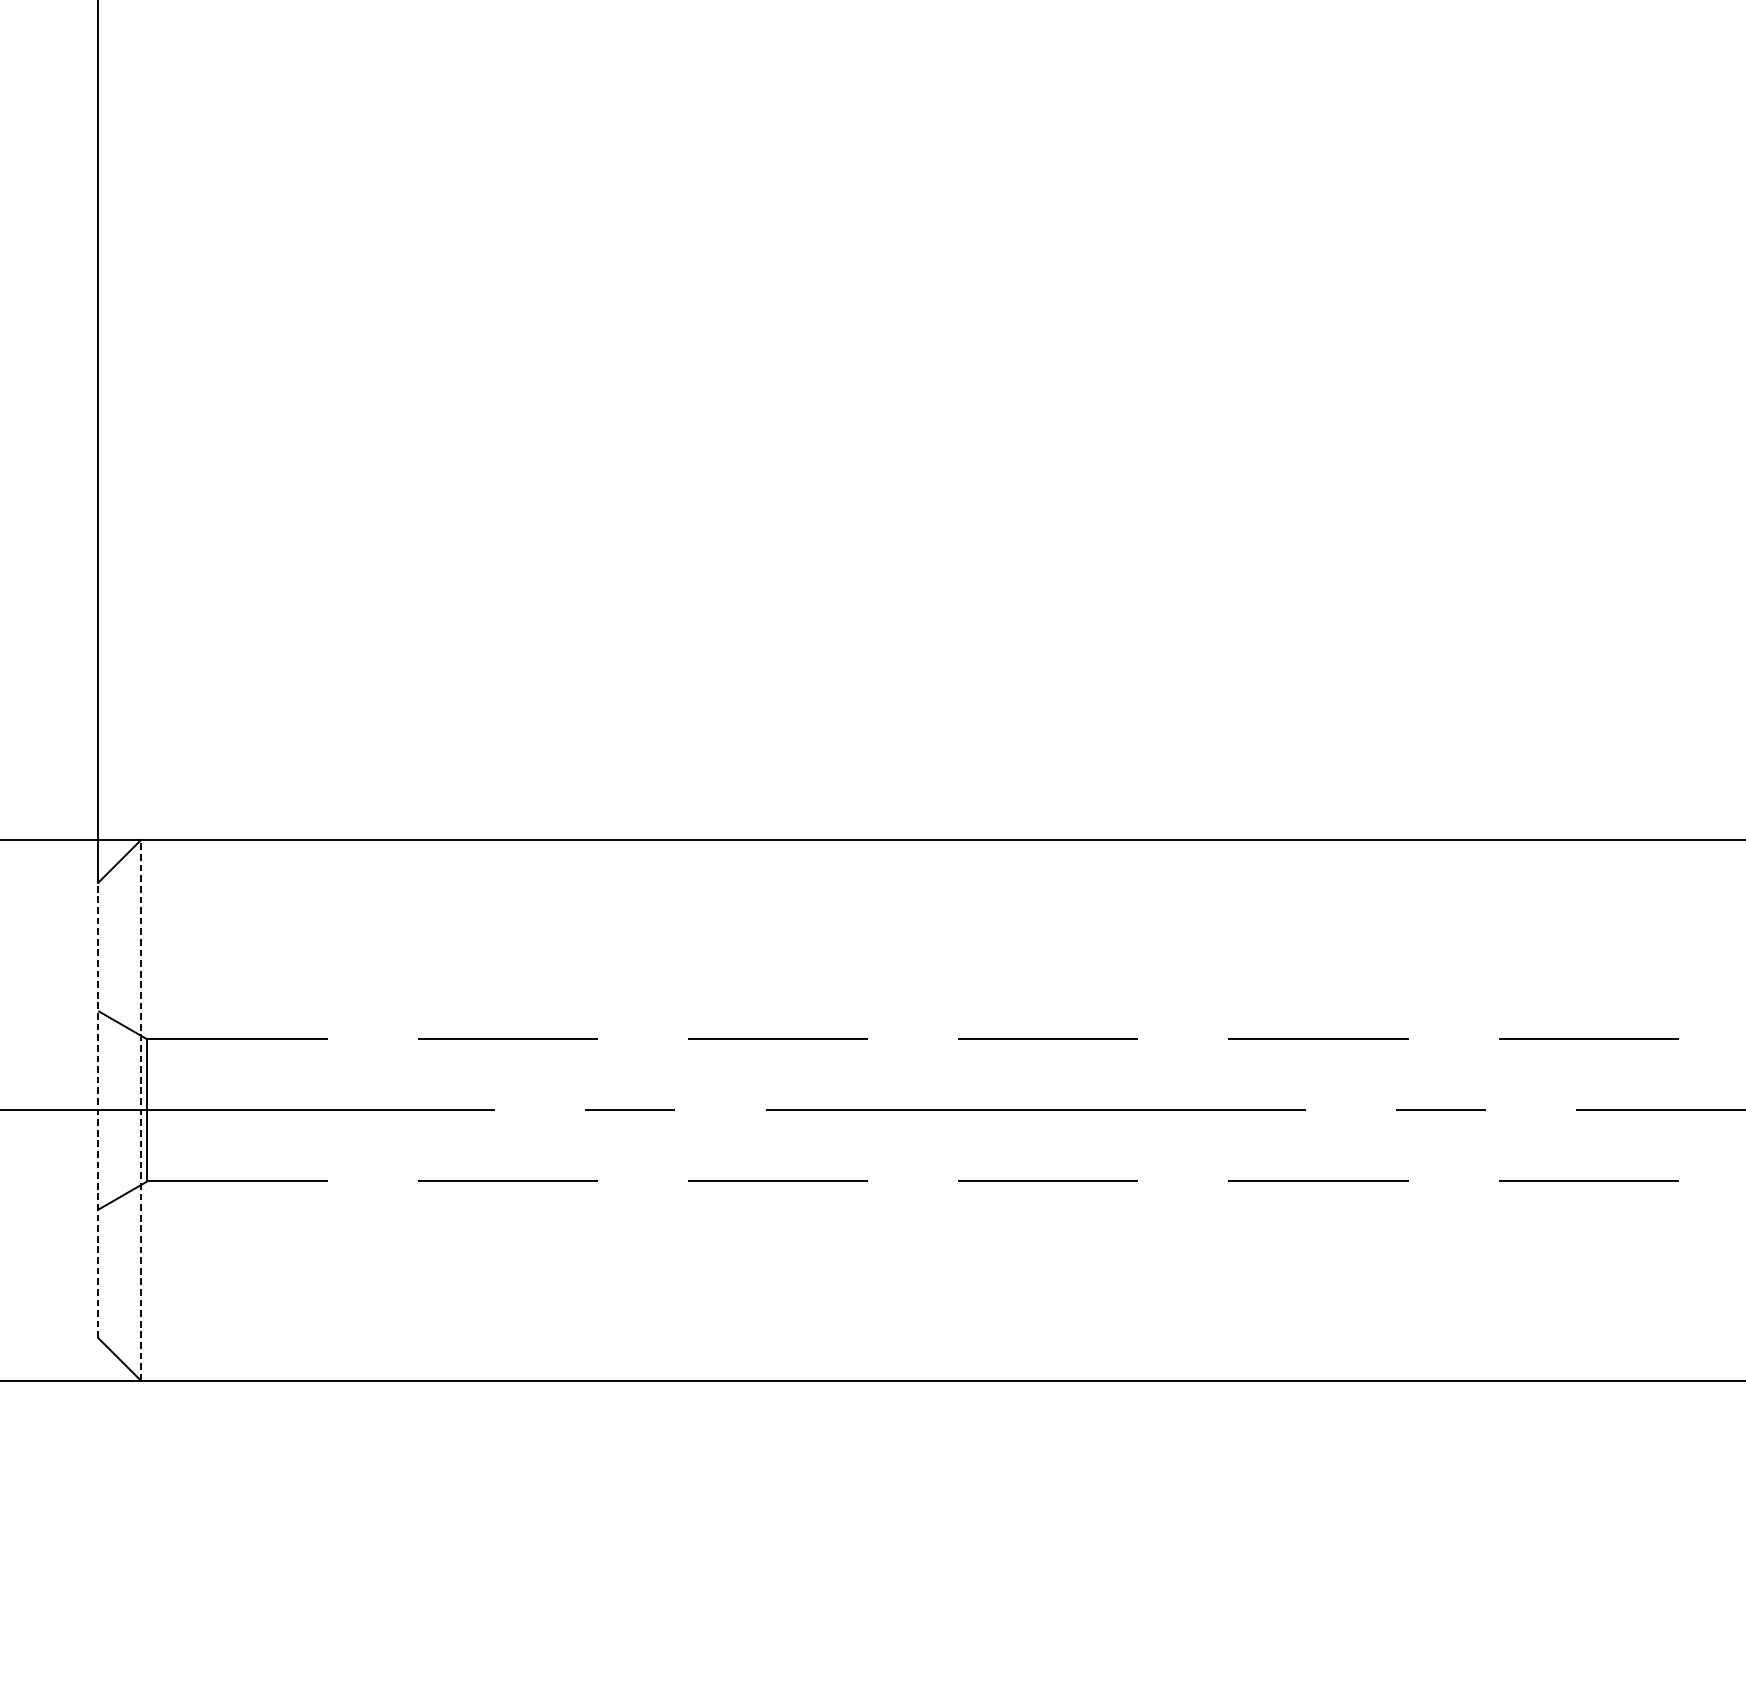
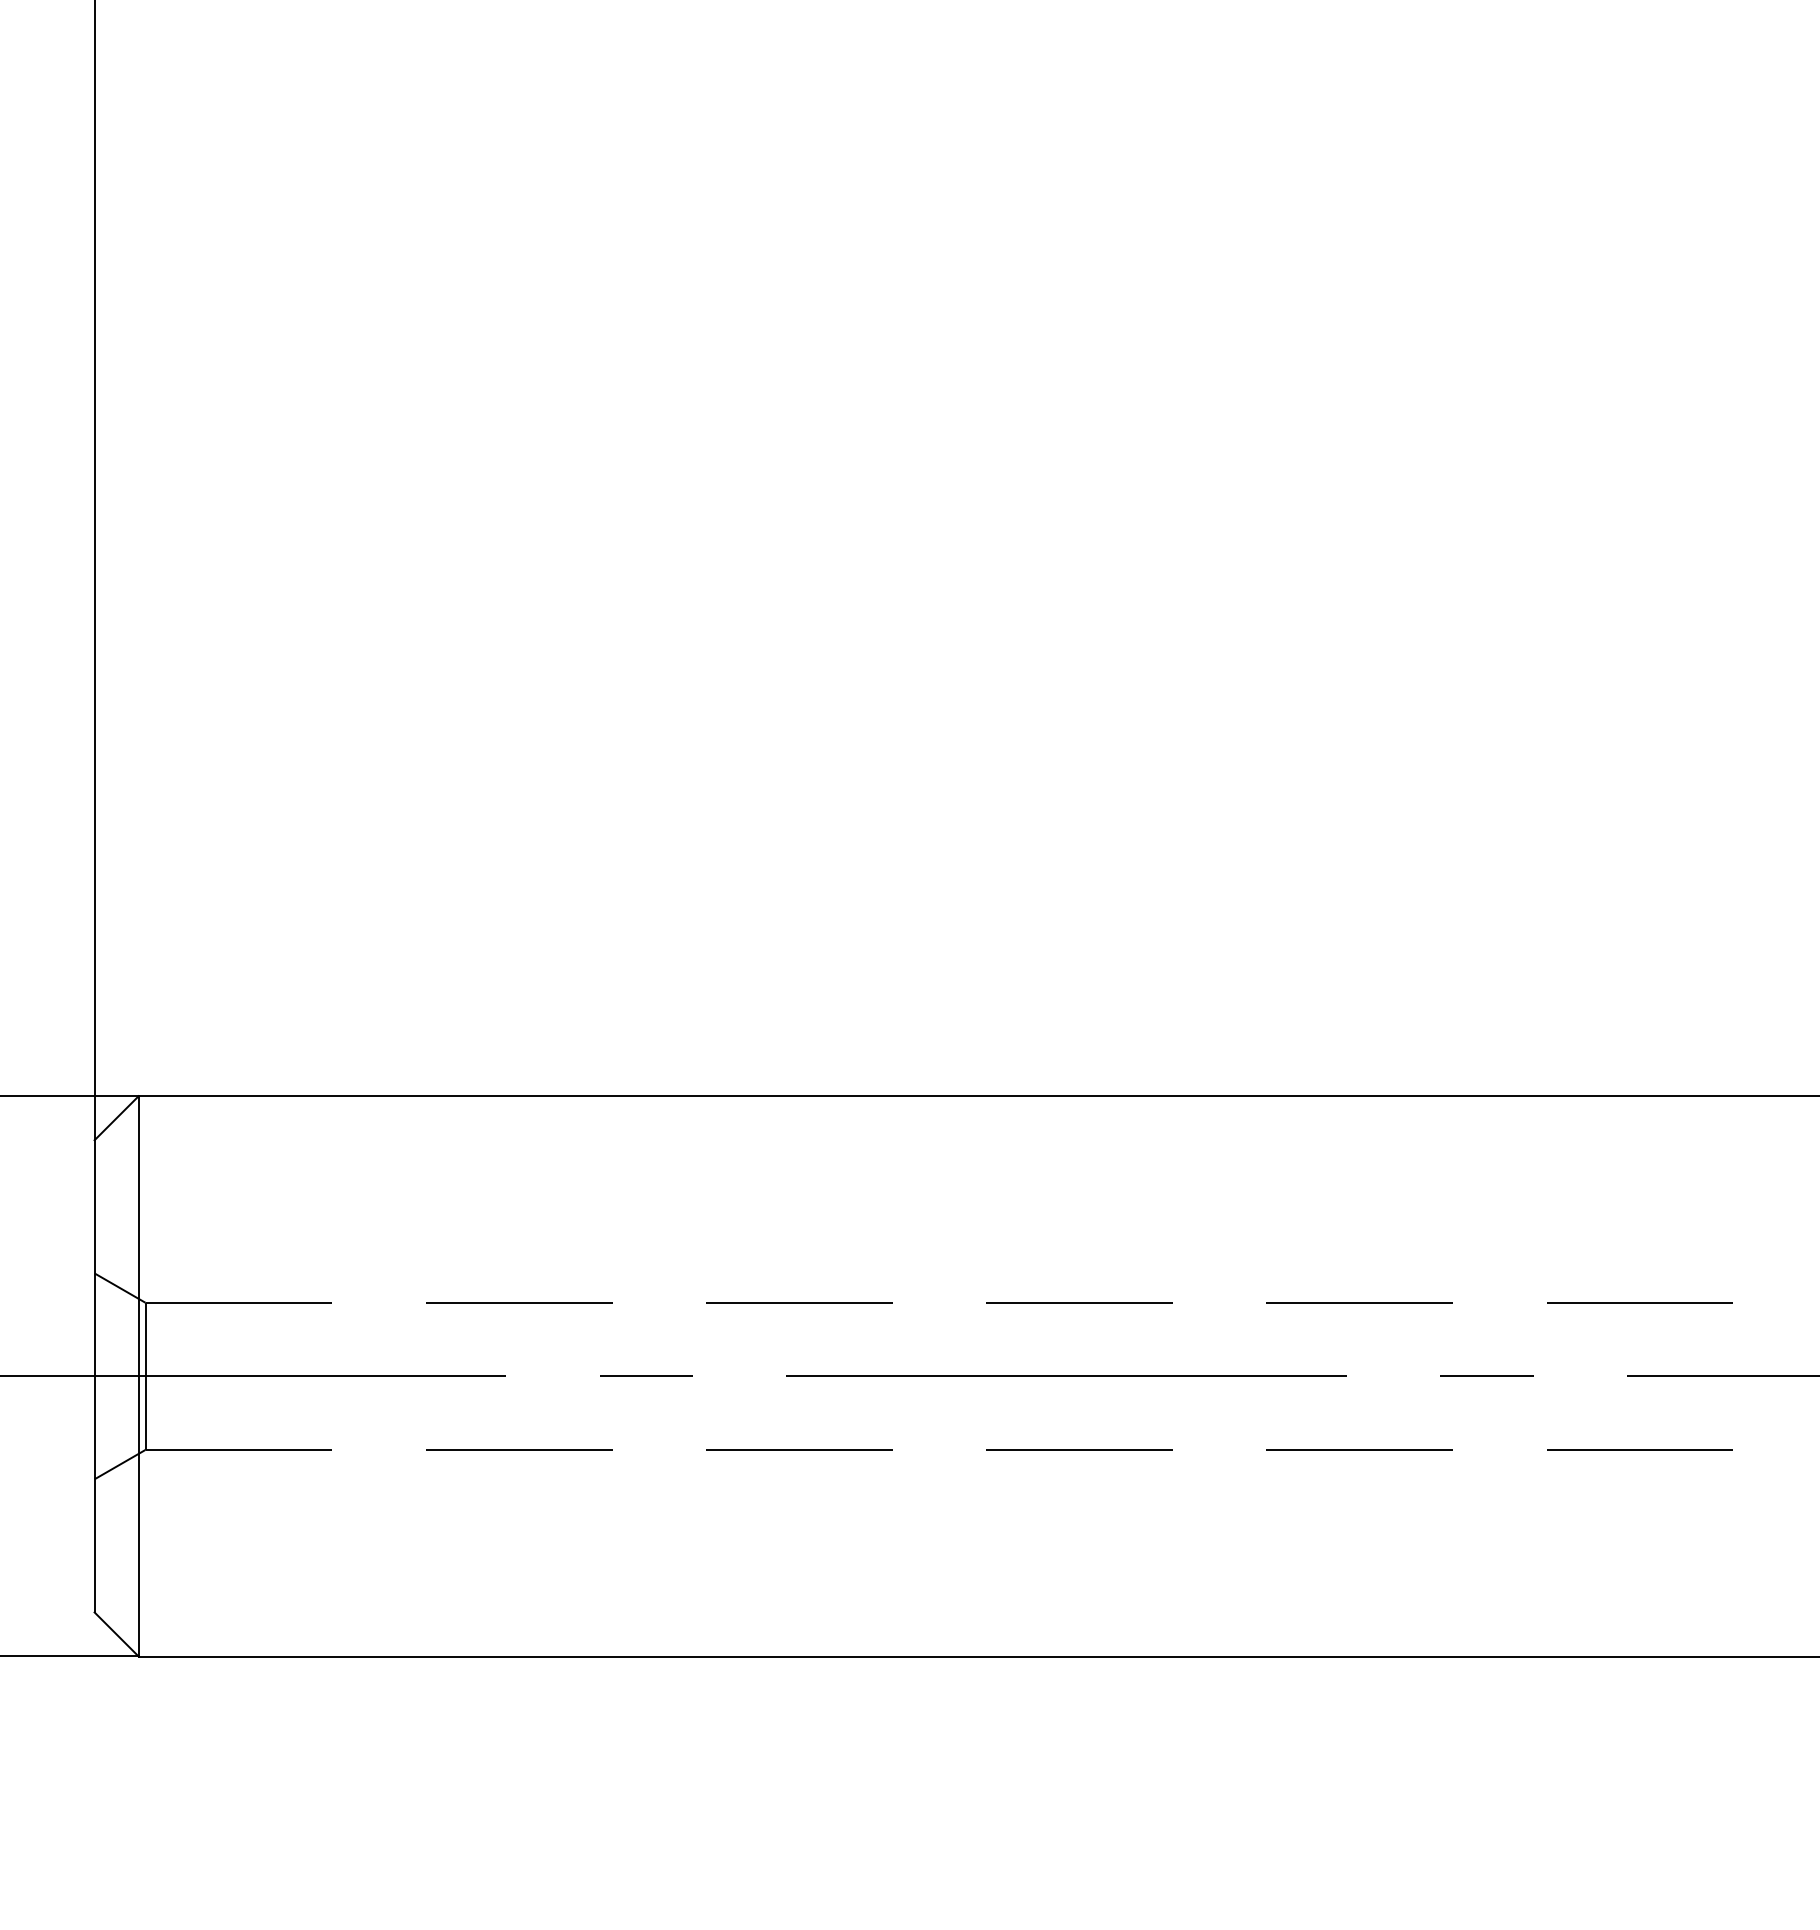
line: (98, 1109) -> (94, 1375), dashed -> solid
line: (140, 1109) -> (138, 1375), dashed -> solid

